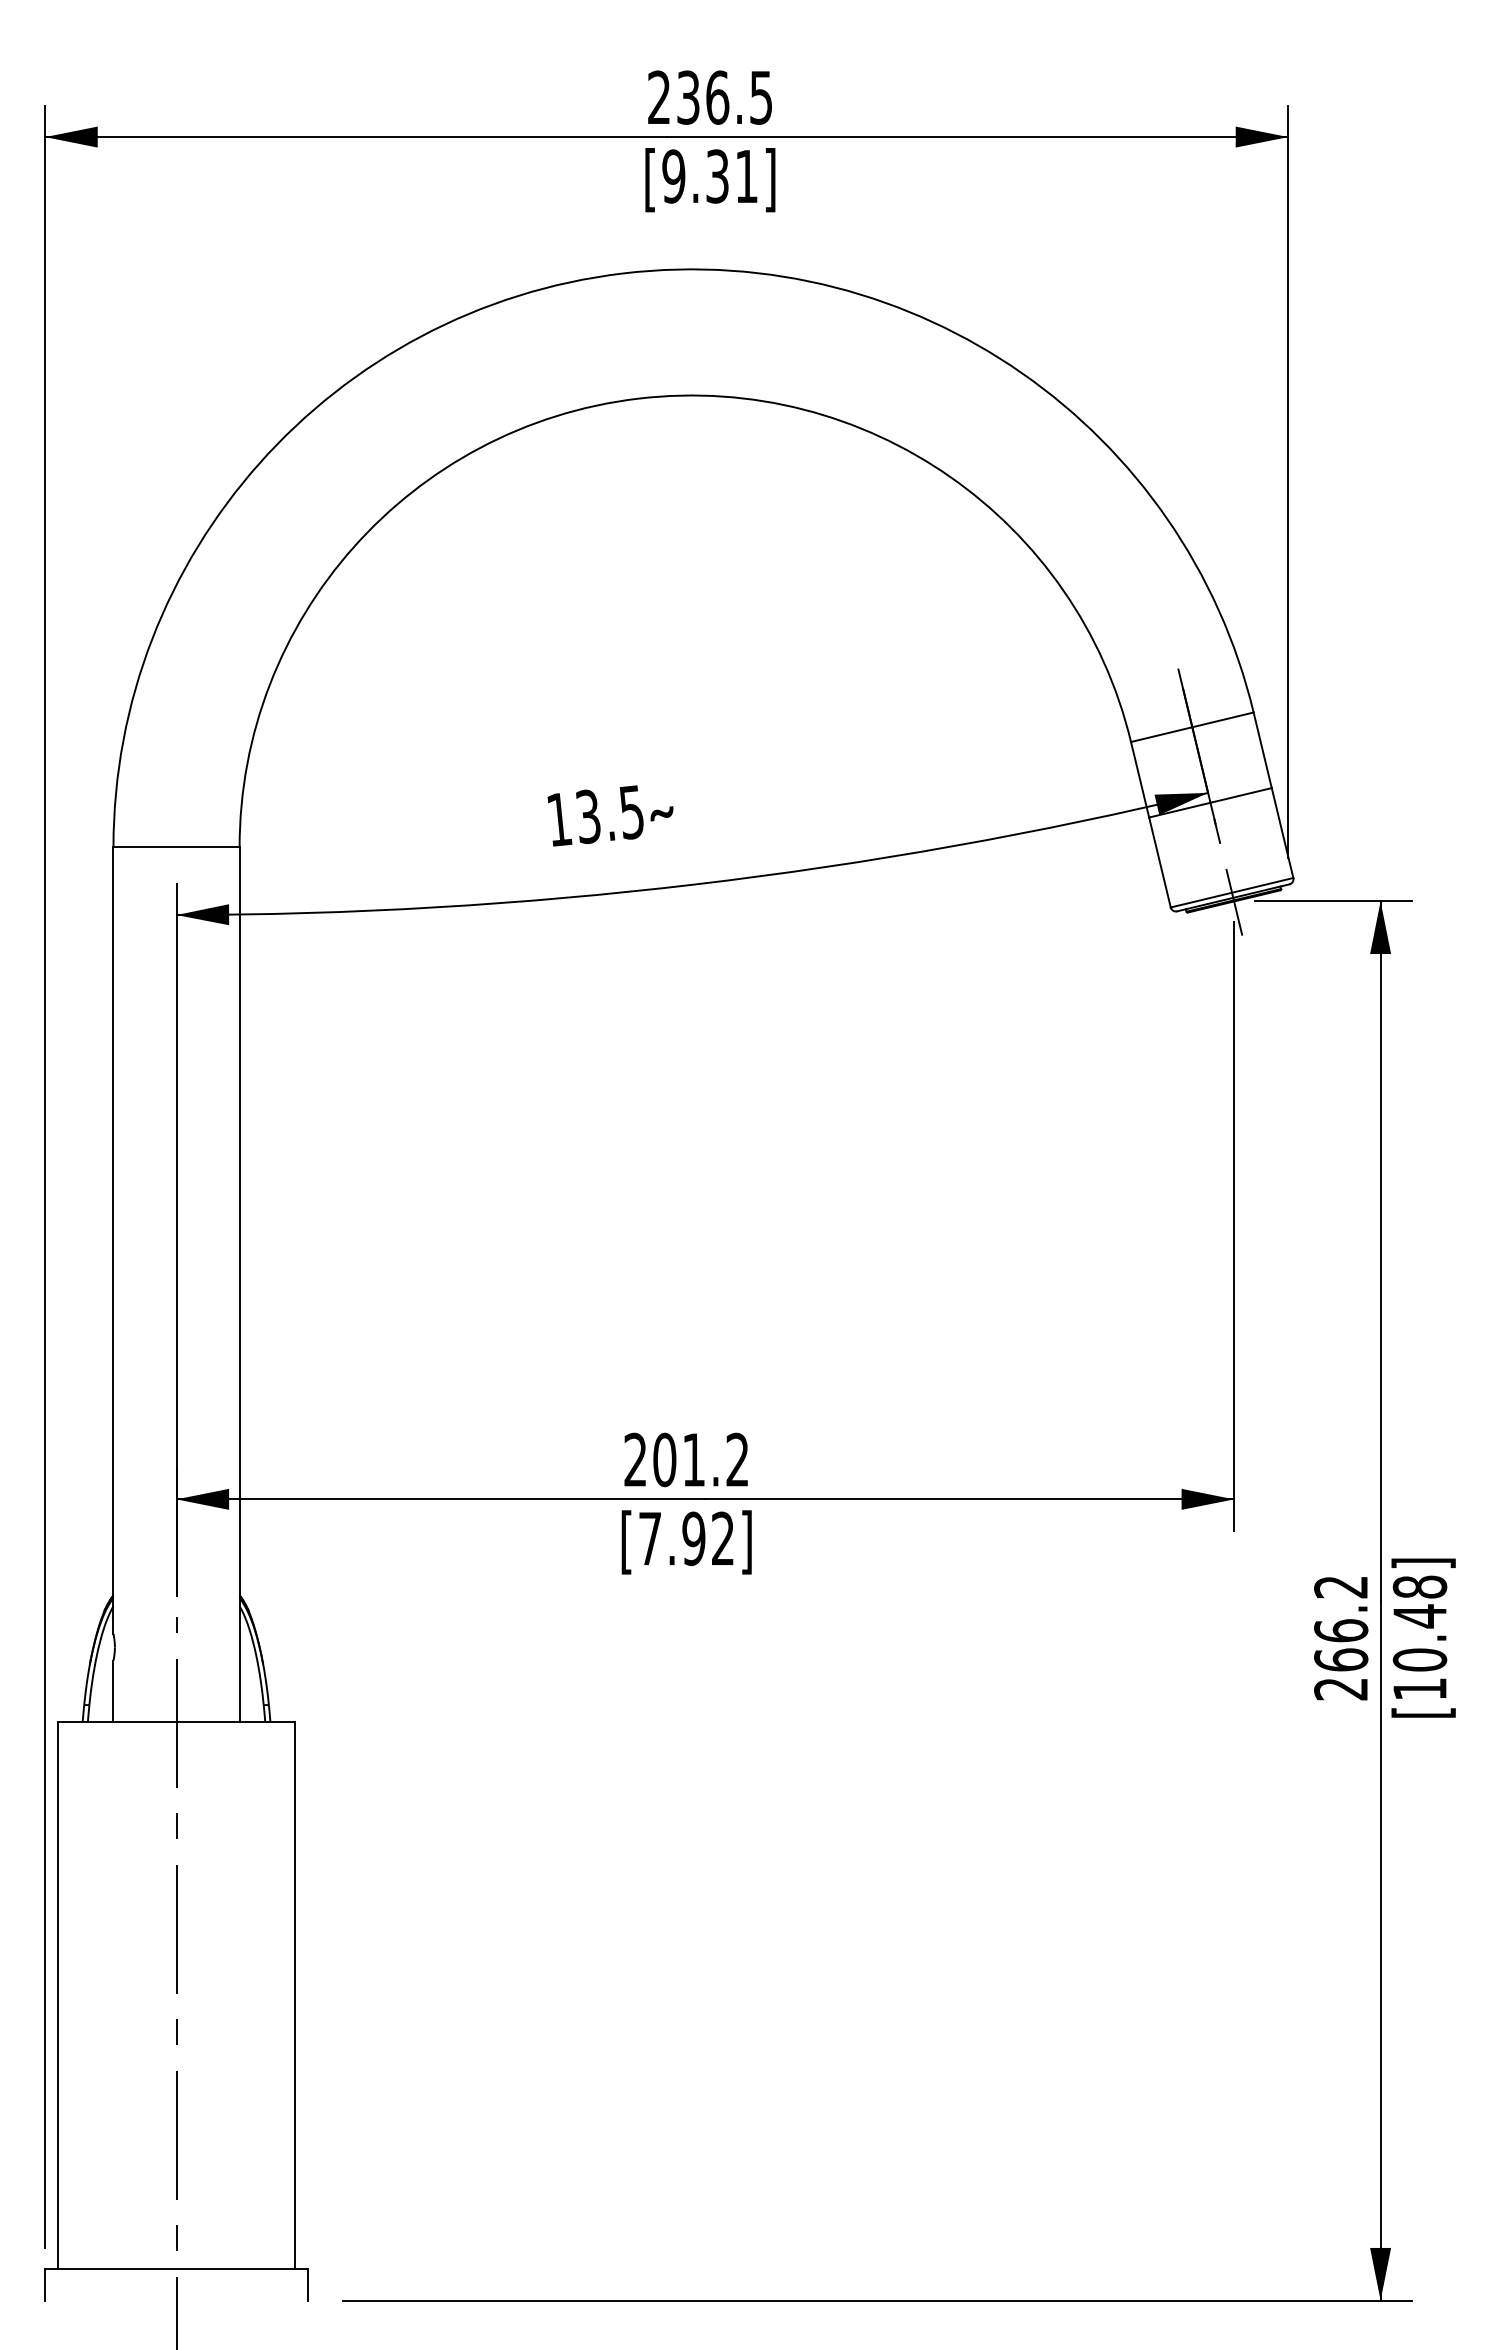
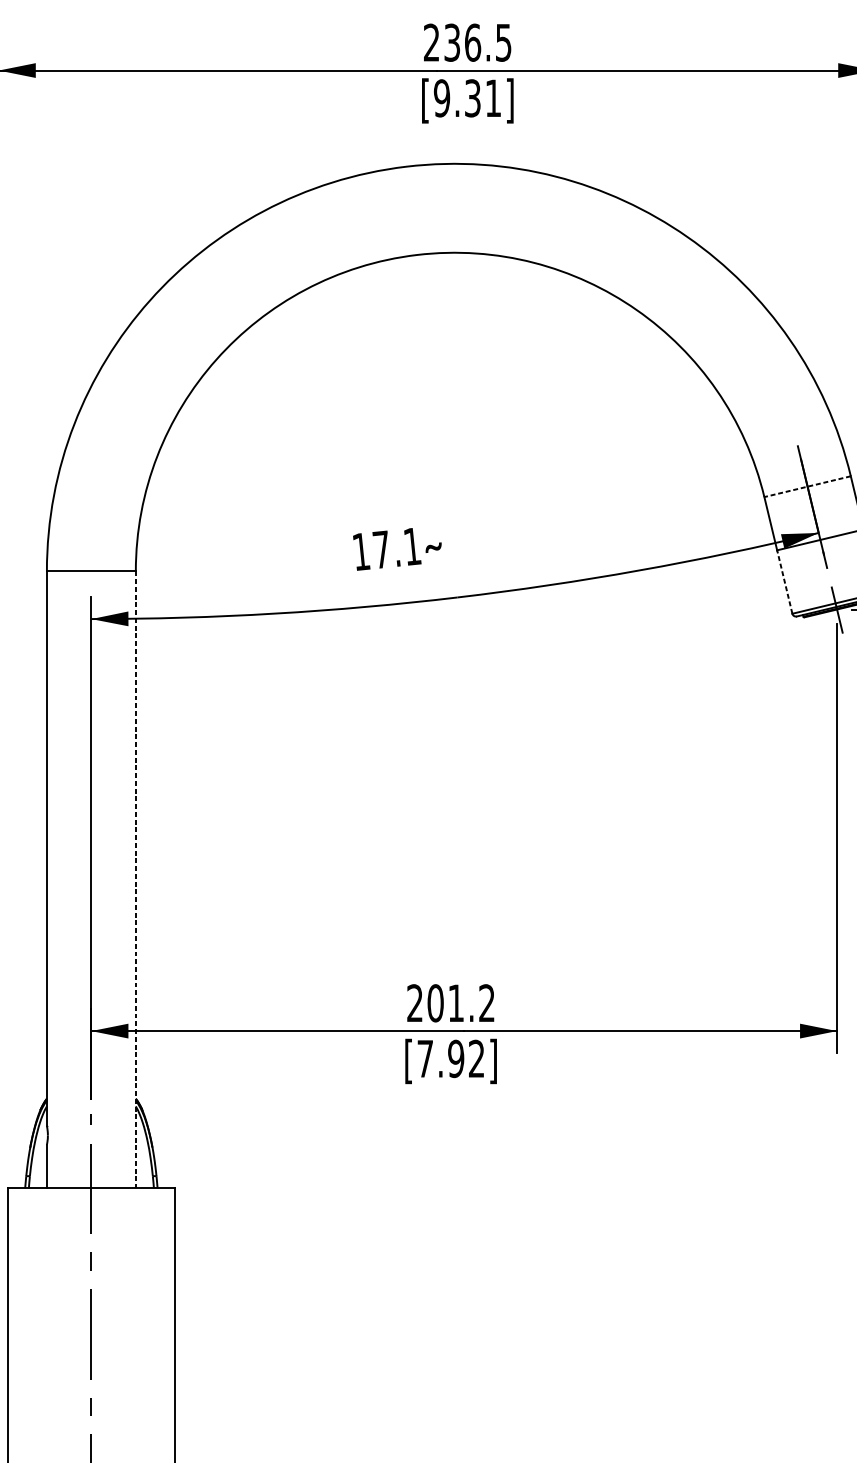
line: (1191, 727) -> (807, 486), solid -> dashed
text: (609, 814) -> (396, 548), 13.5 -> 17.1
line: (1159, 862) -> (784, 582), solid -> dashed
line: (239, 1285) -> (135, 880), solid -> dashed

